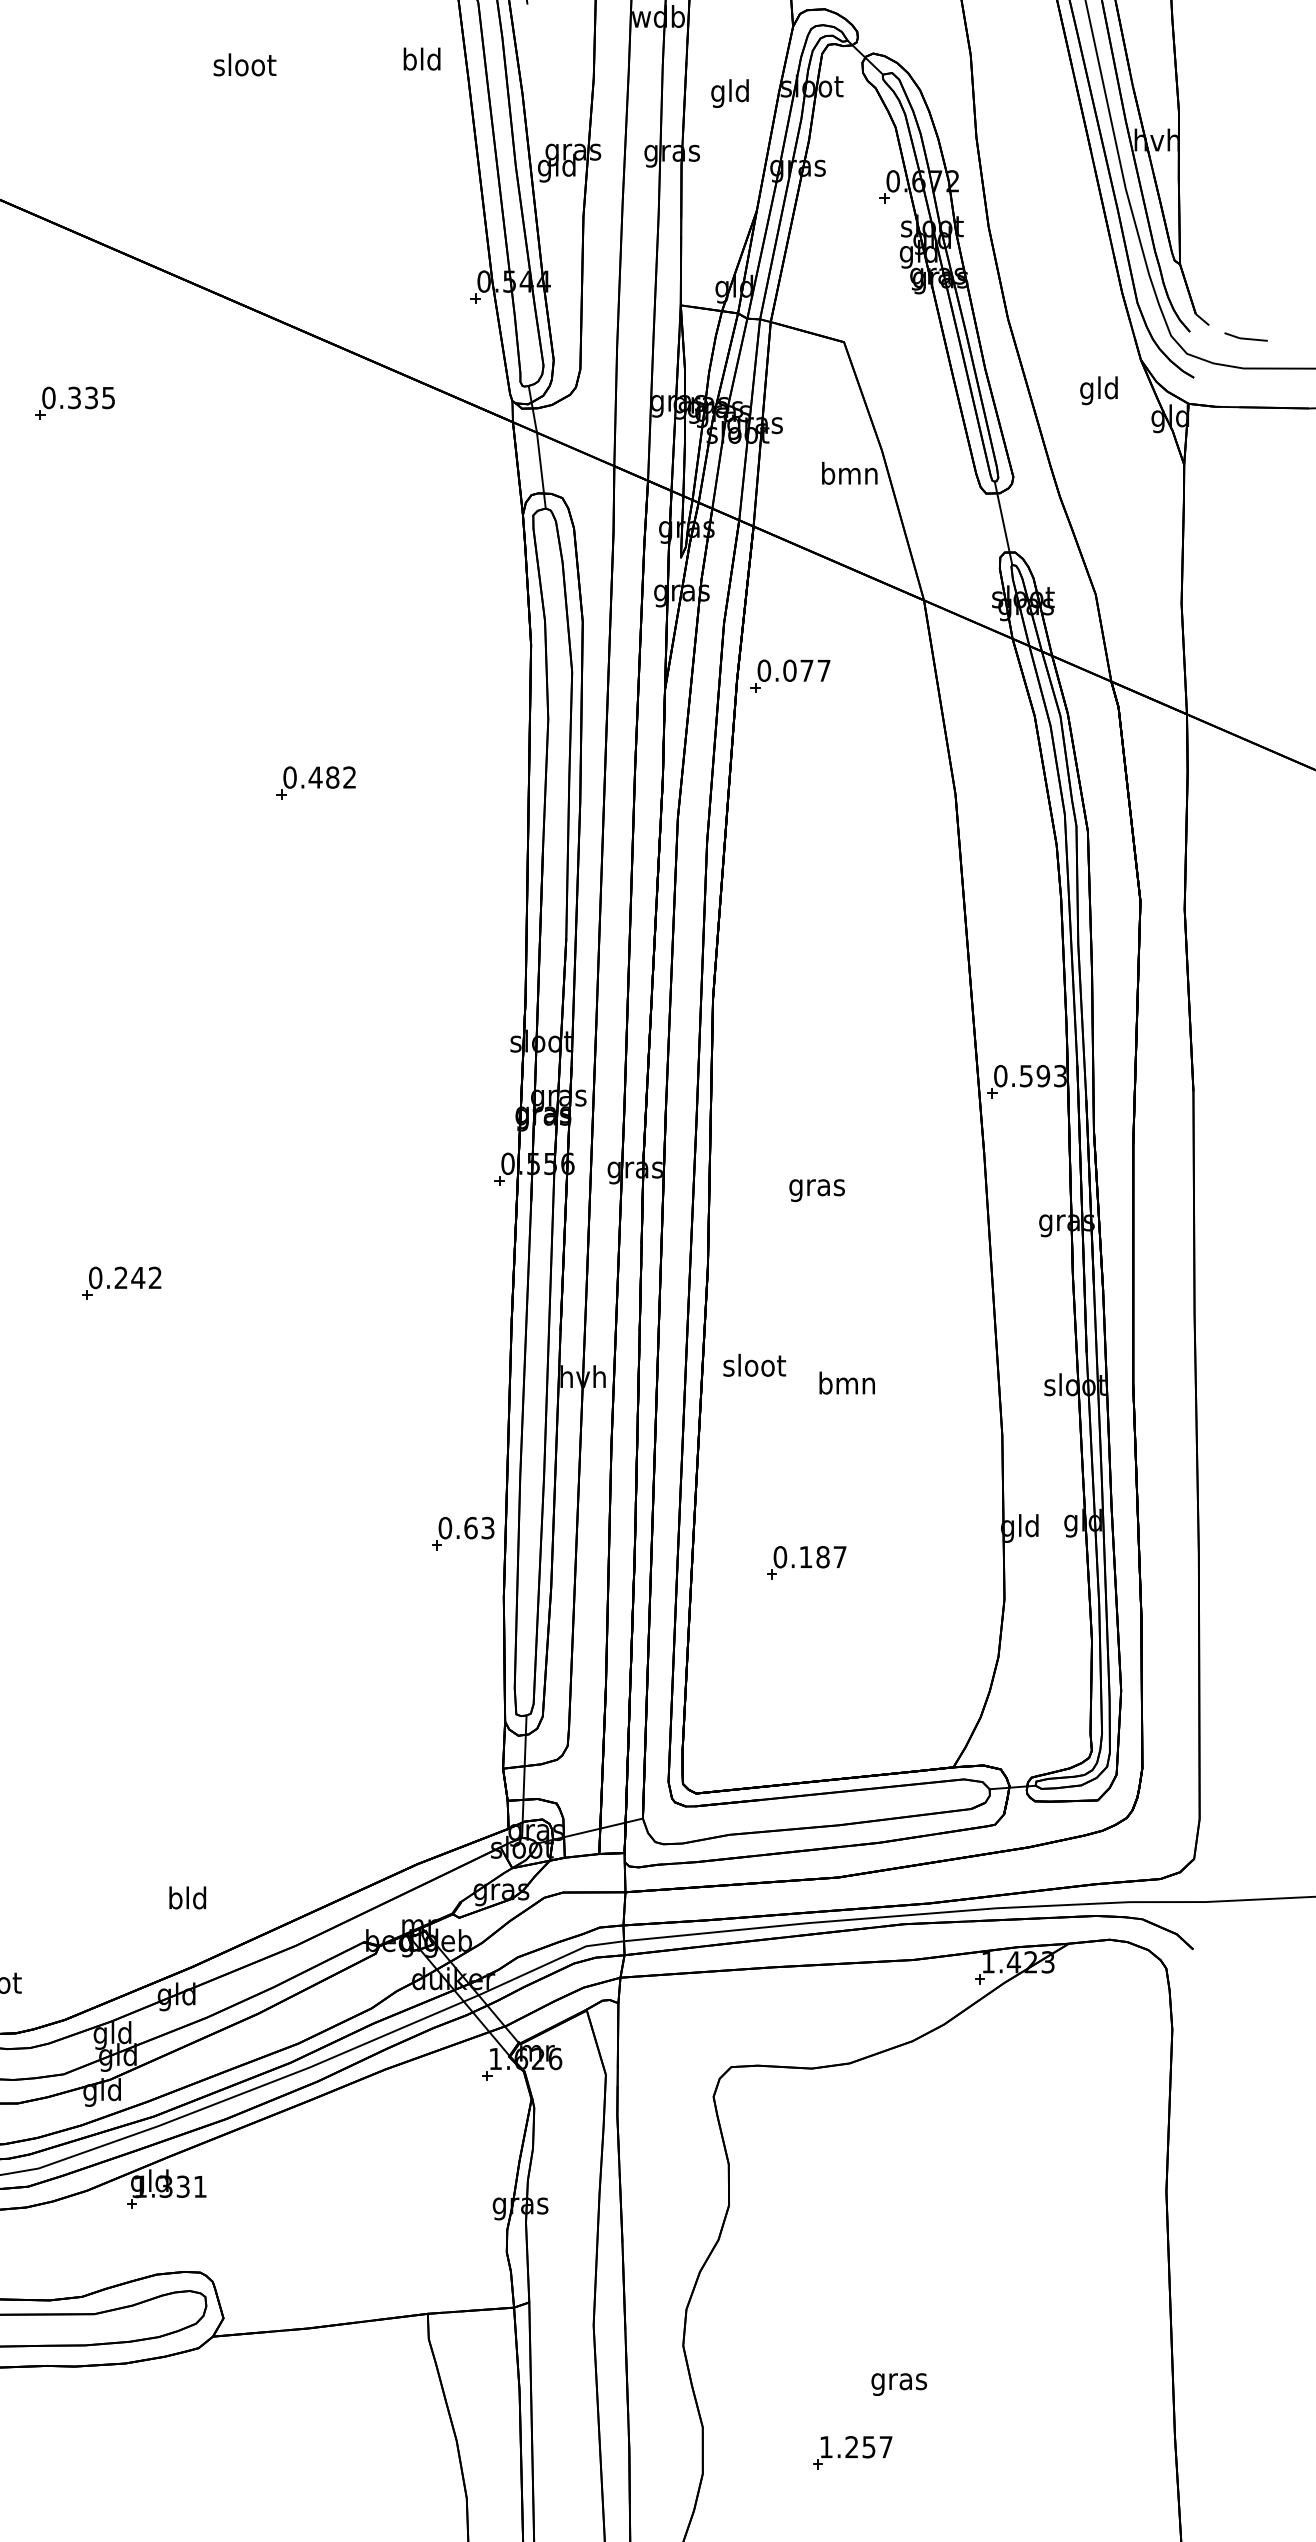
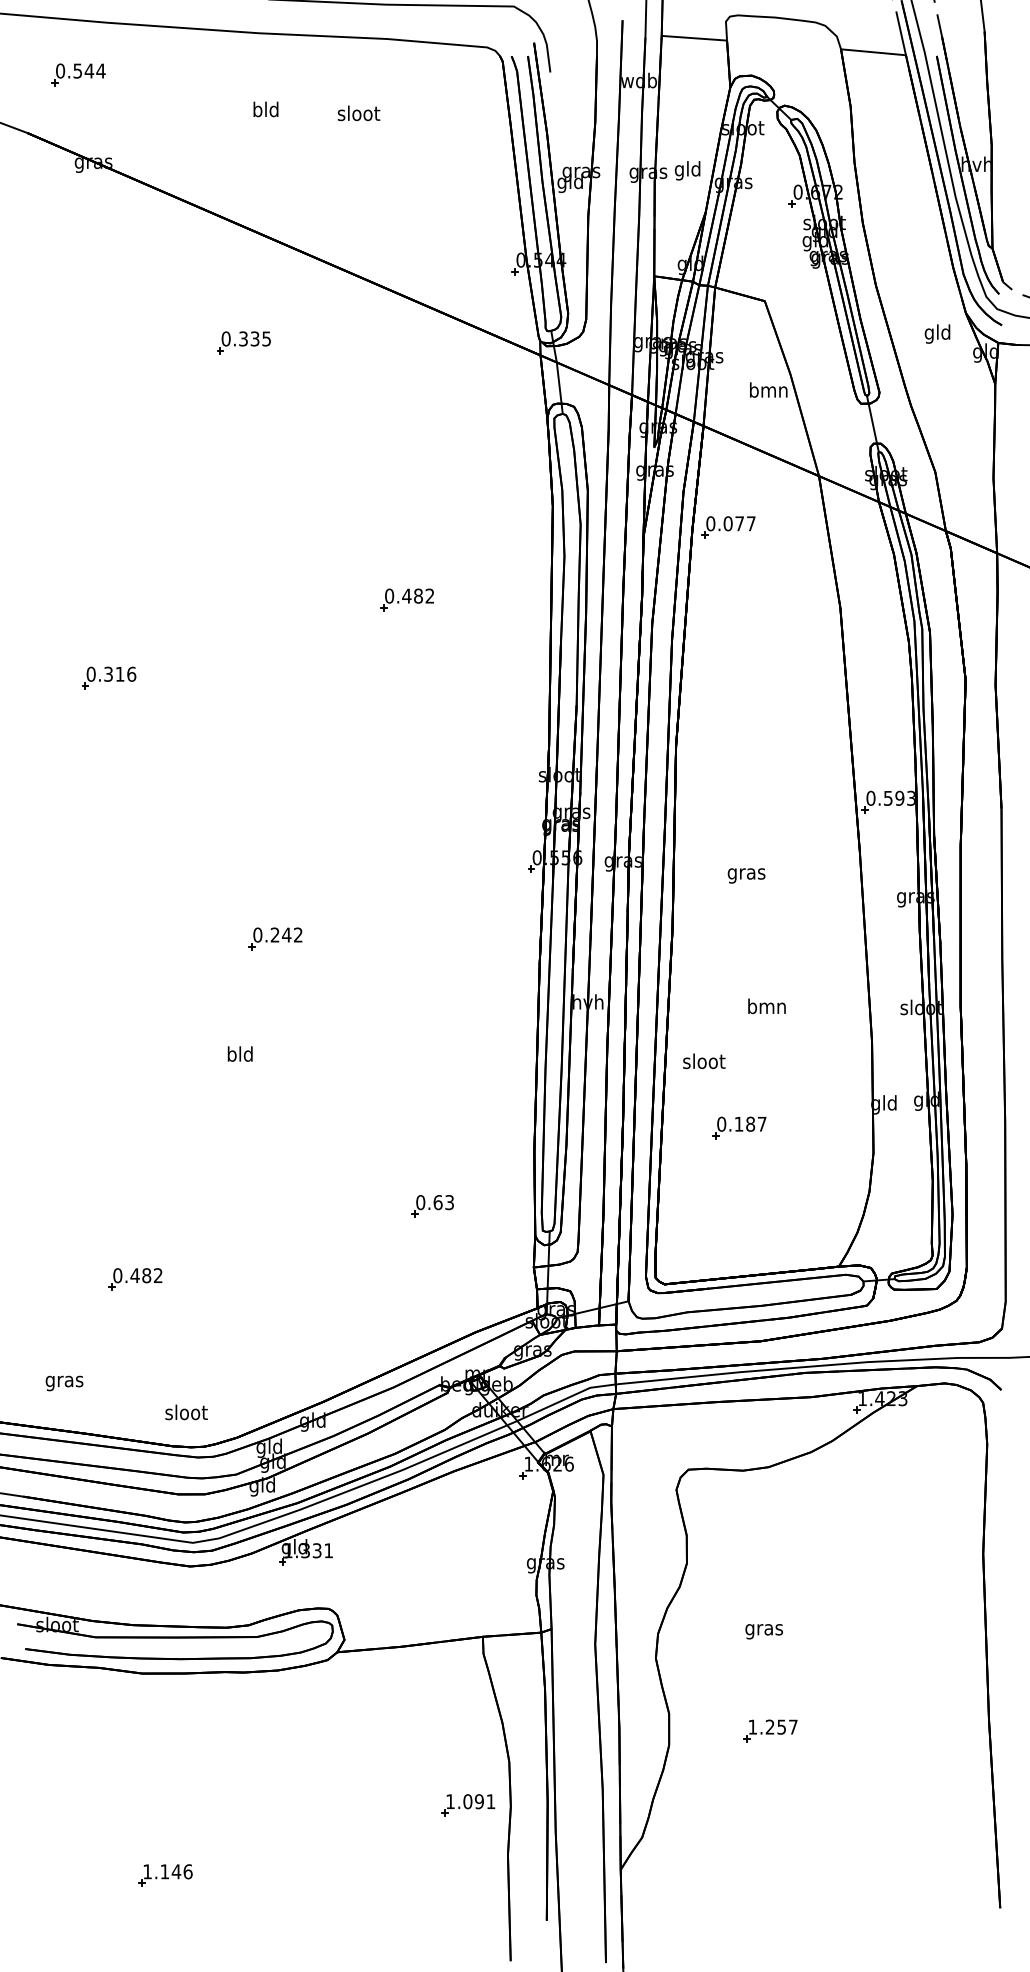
text: (421, 59) -> (265, 109), moved
text: (729, 93) -> (687, 170), moved
text: (754, 1365) -> (704, 1061), moved
part: (462, 1533) -> (432, 1206), moved
text: (186, 1897) -> (239, 1053), moved
text: (898, 2384) -> (763, 1631), moved

